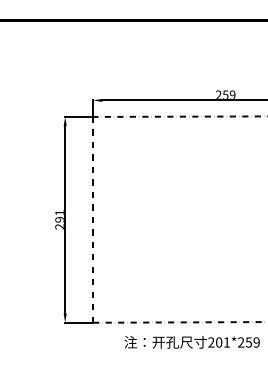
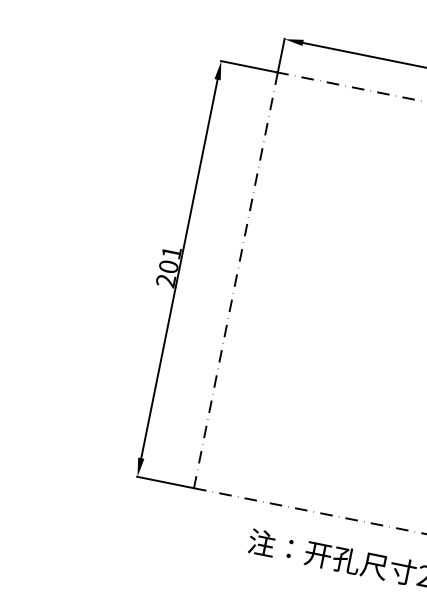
text: (59, 219) -> (168, 265), 291 -> 201

